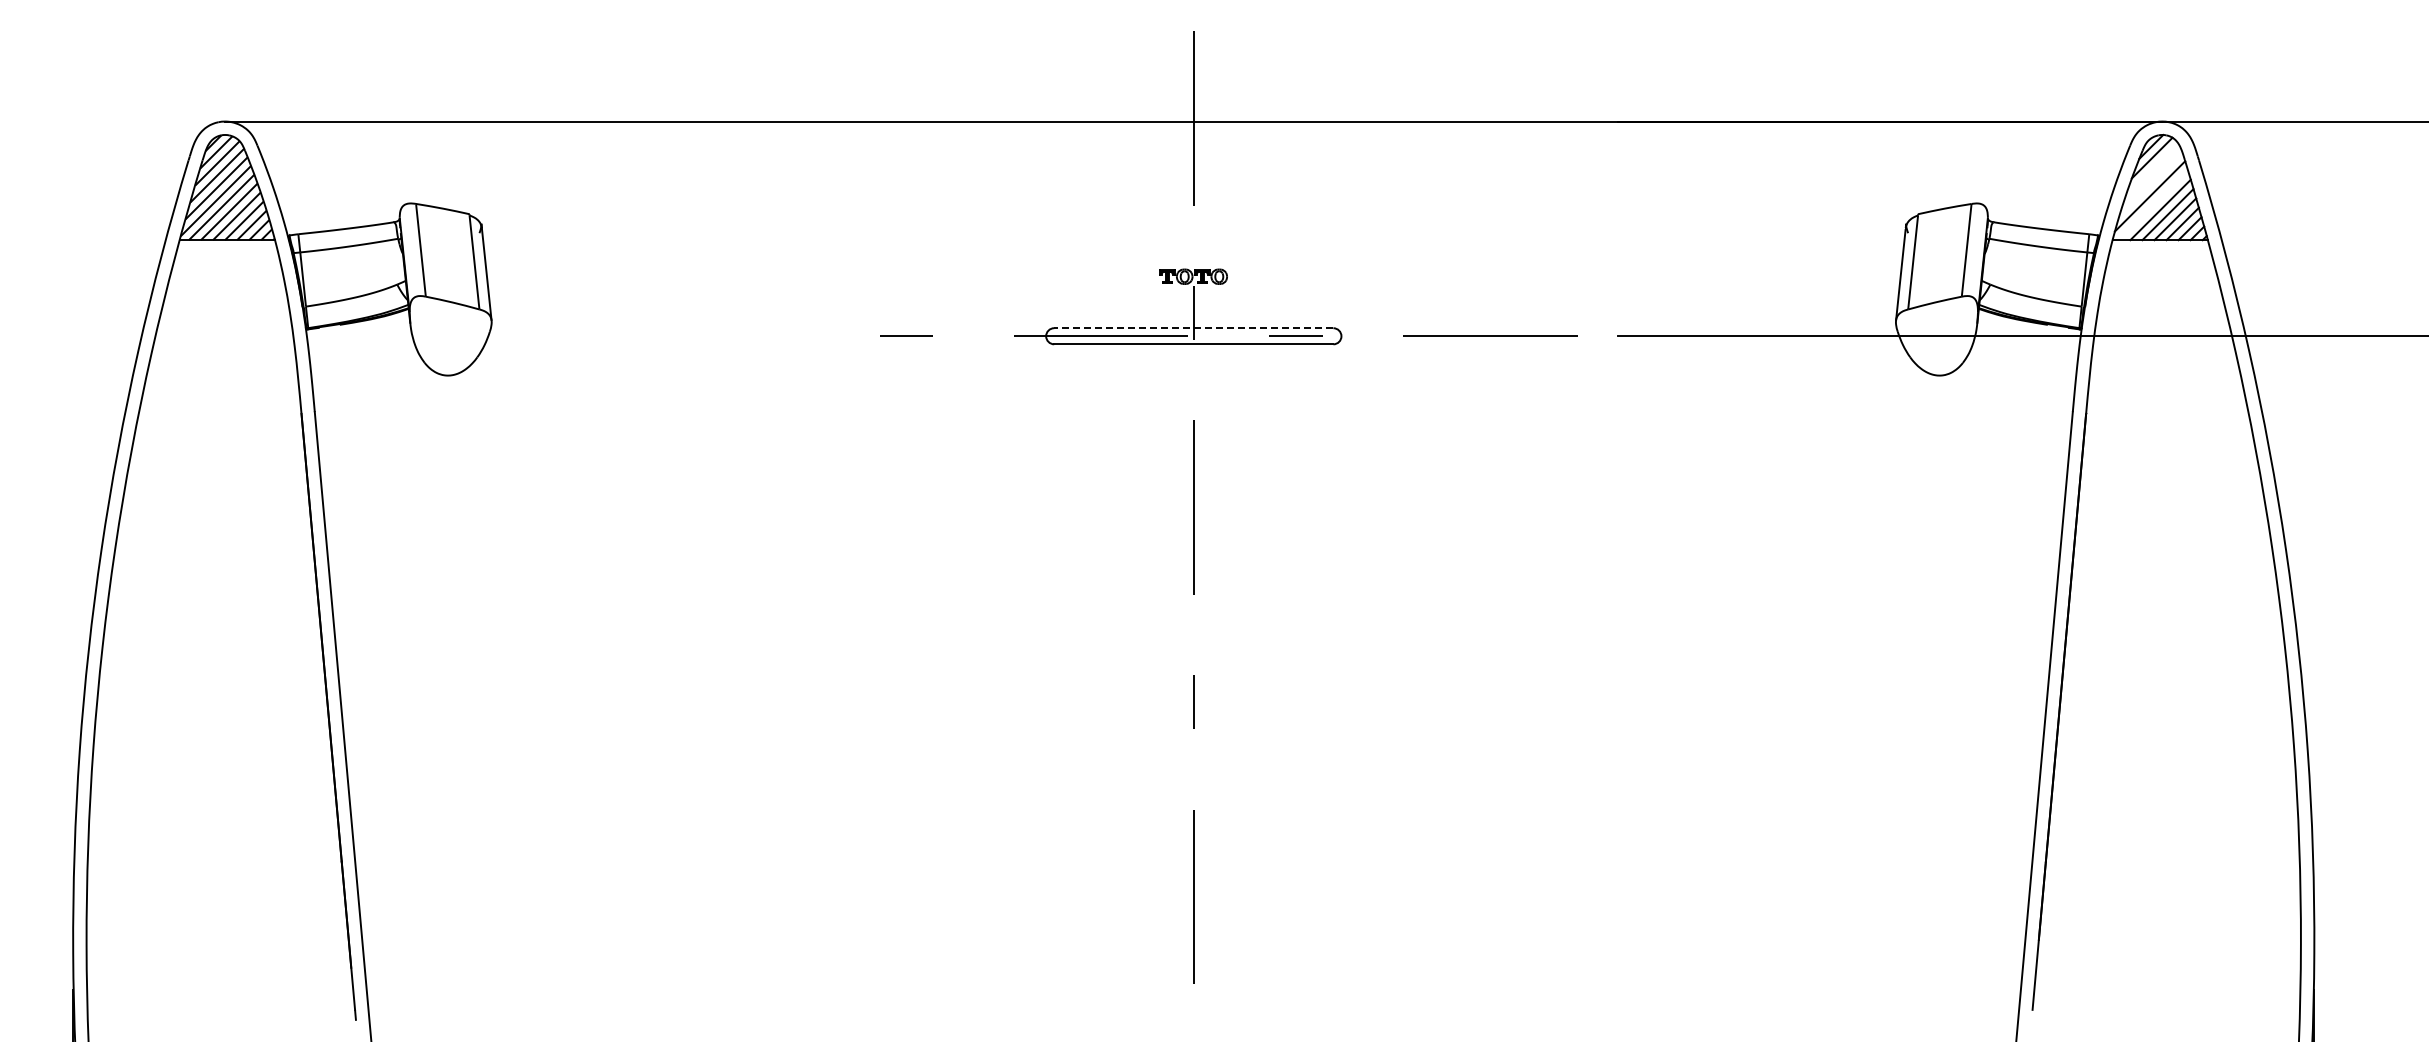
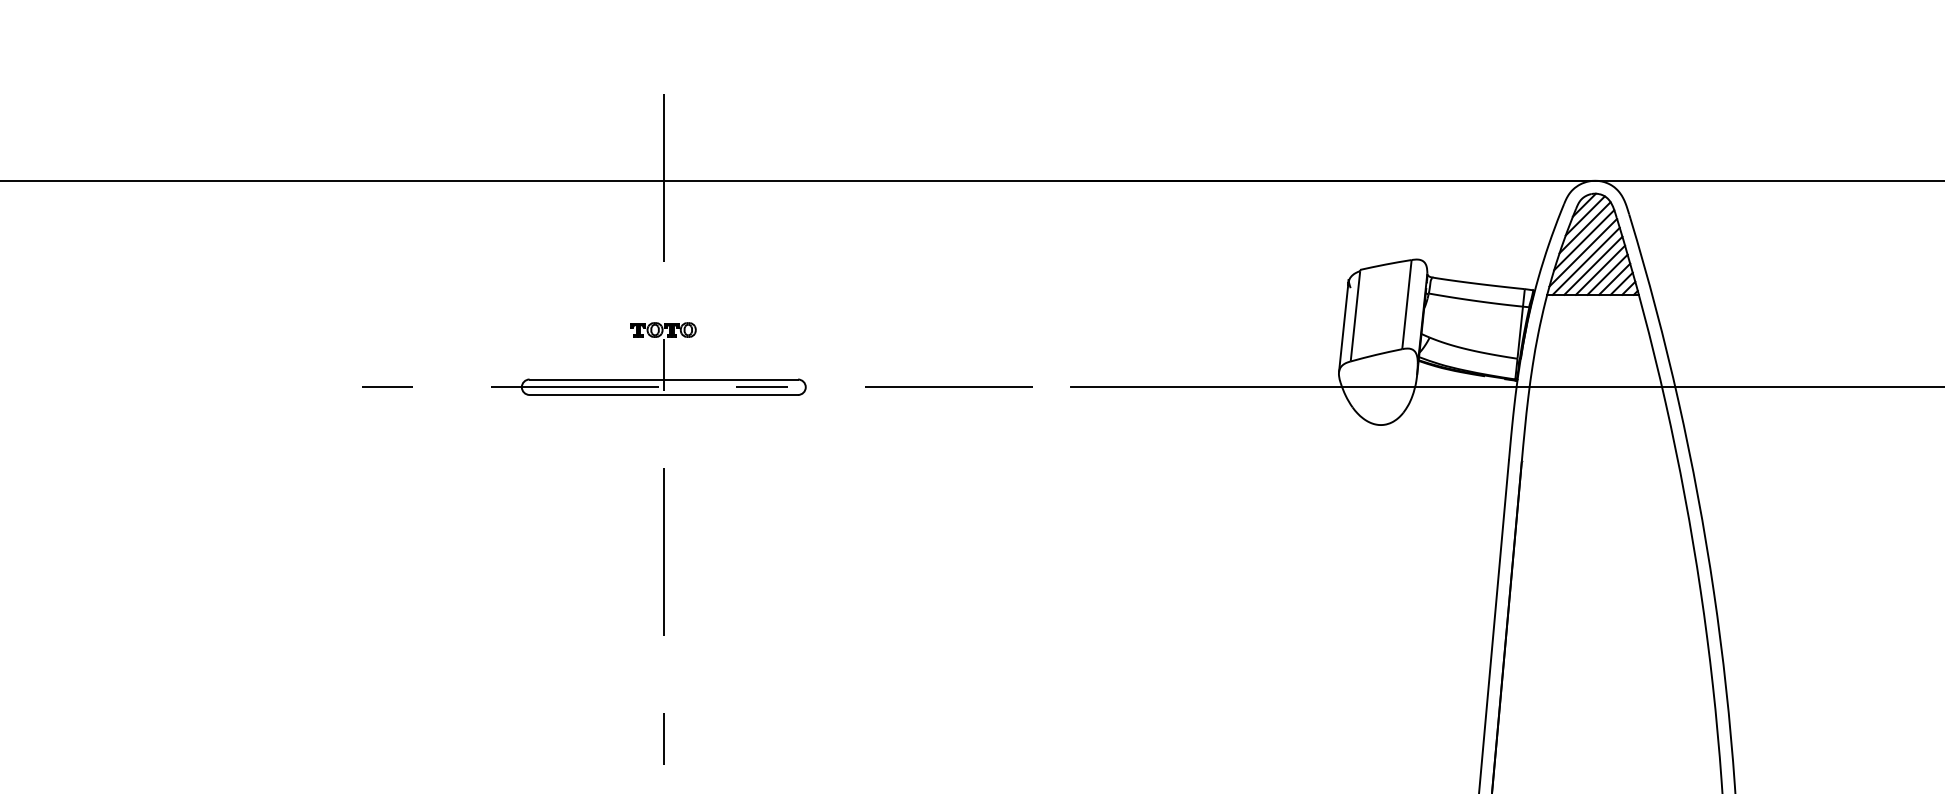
line: (2151, 169) -> (1584, 226), added
line: (2150, 183) -> (1583, 240), added
line: (2153, 205) -> (1586, 261), added
line: (1193, 328) -> (663, 379), dashed -> solid

